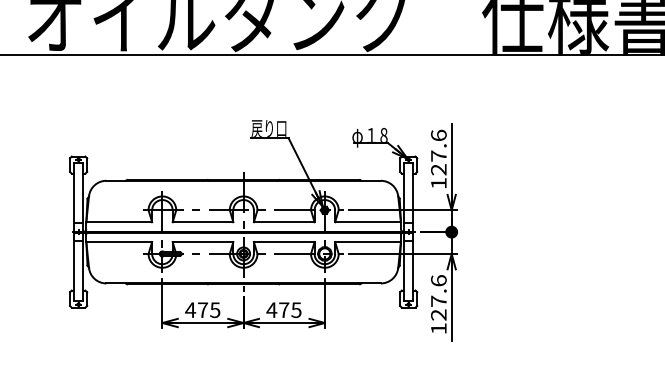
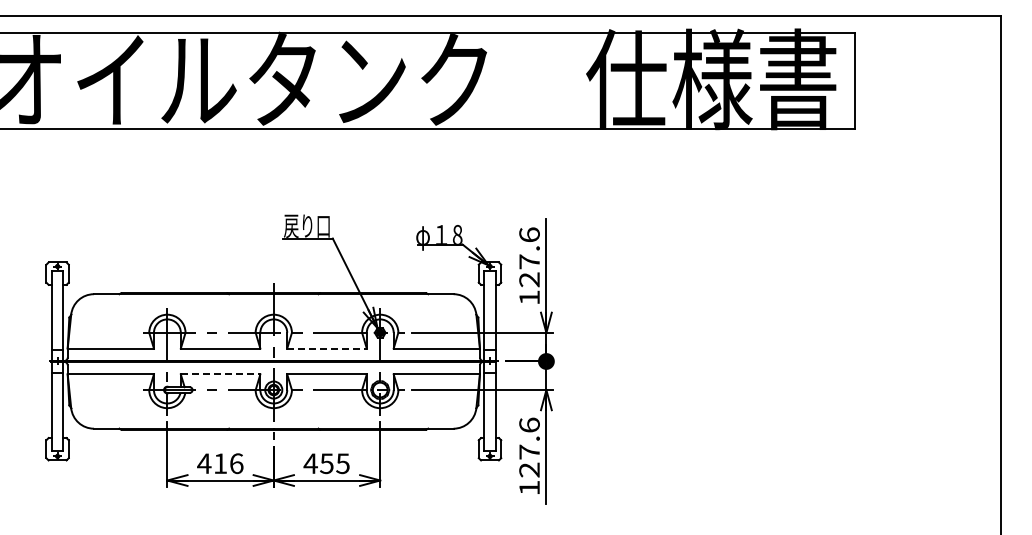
line: (284, 222) -> (327, 348), solid -> dashed
line: (202, 242) -> (220, 374), solid -> dashed
text: (209, 310) -> (228, 463), 475 -> 416
text: (283, 310) -> (326, 463), 475 -> 455

